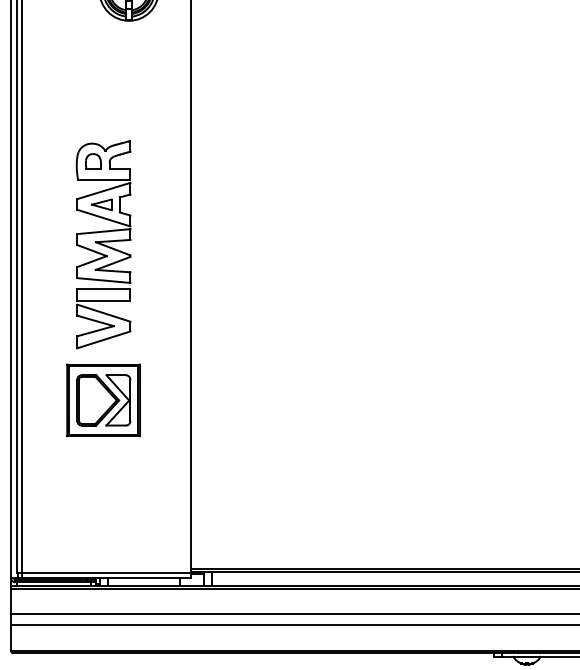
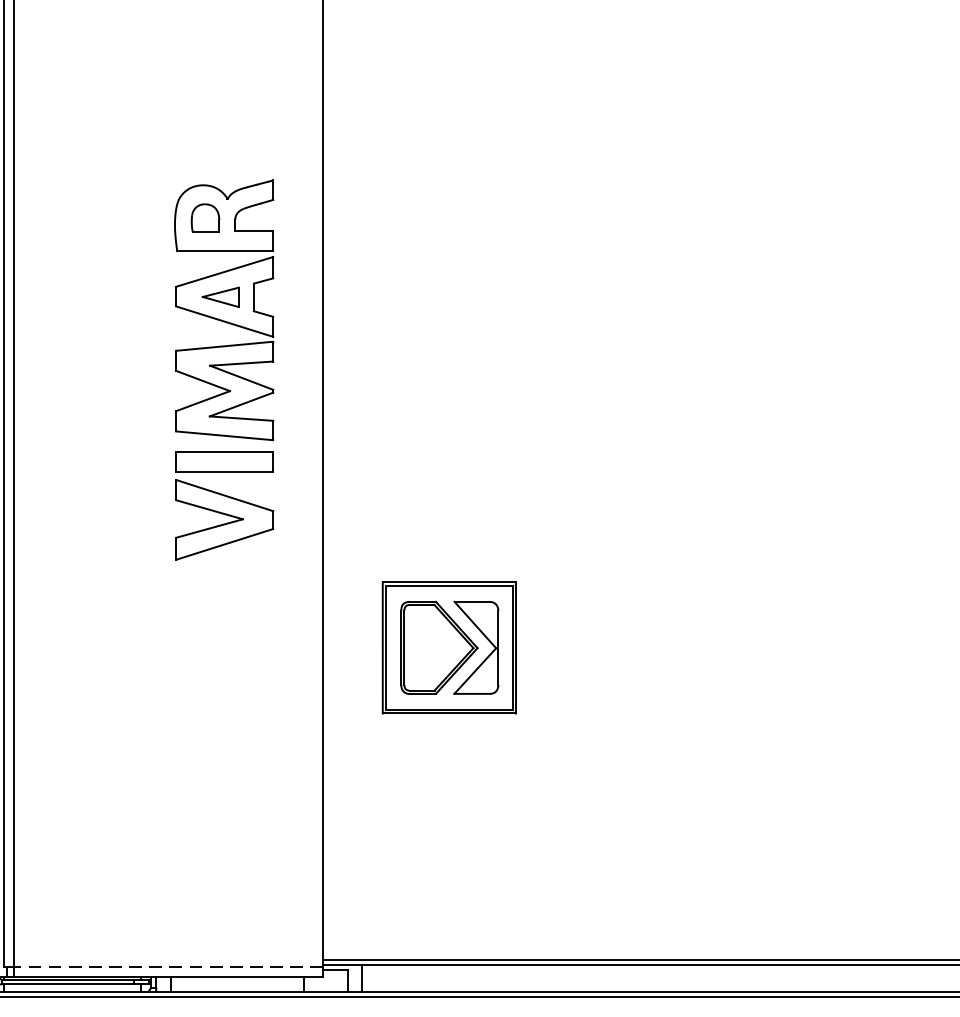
part: (103, 244) -> (223, 369), moved
part: (103, 400) -> (449, 648), moved
line: (105, 572) -> (167, 966), solid -> dashed

